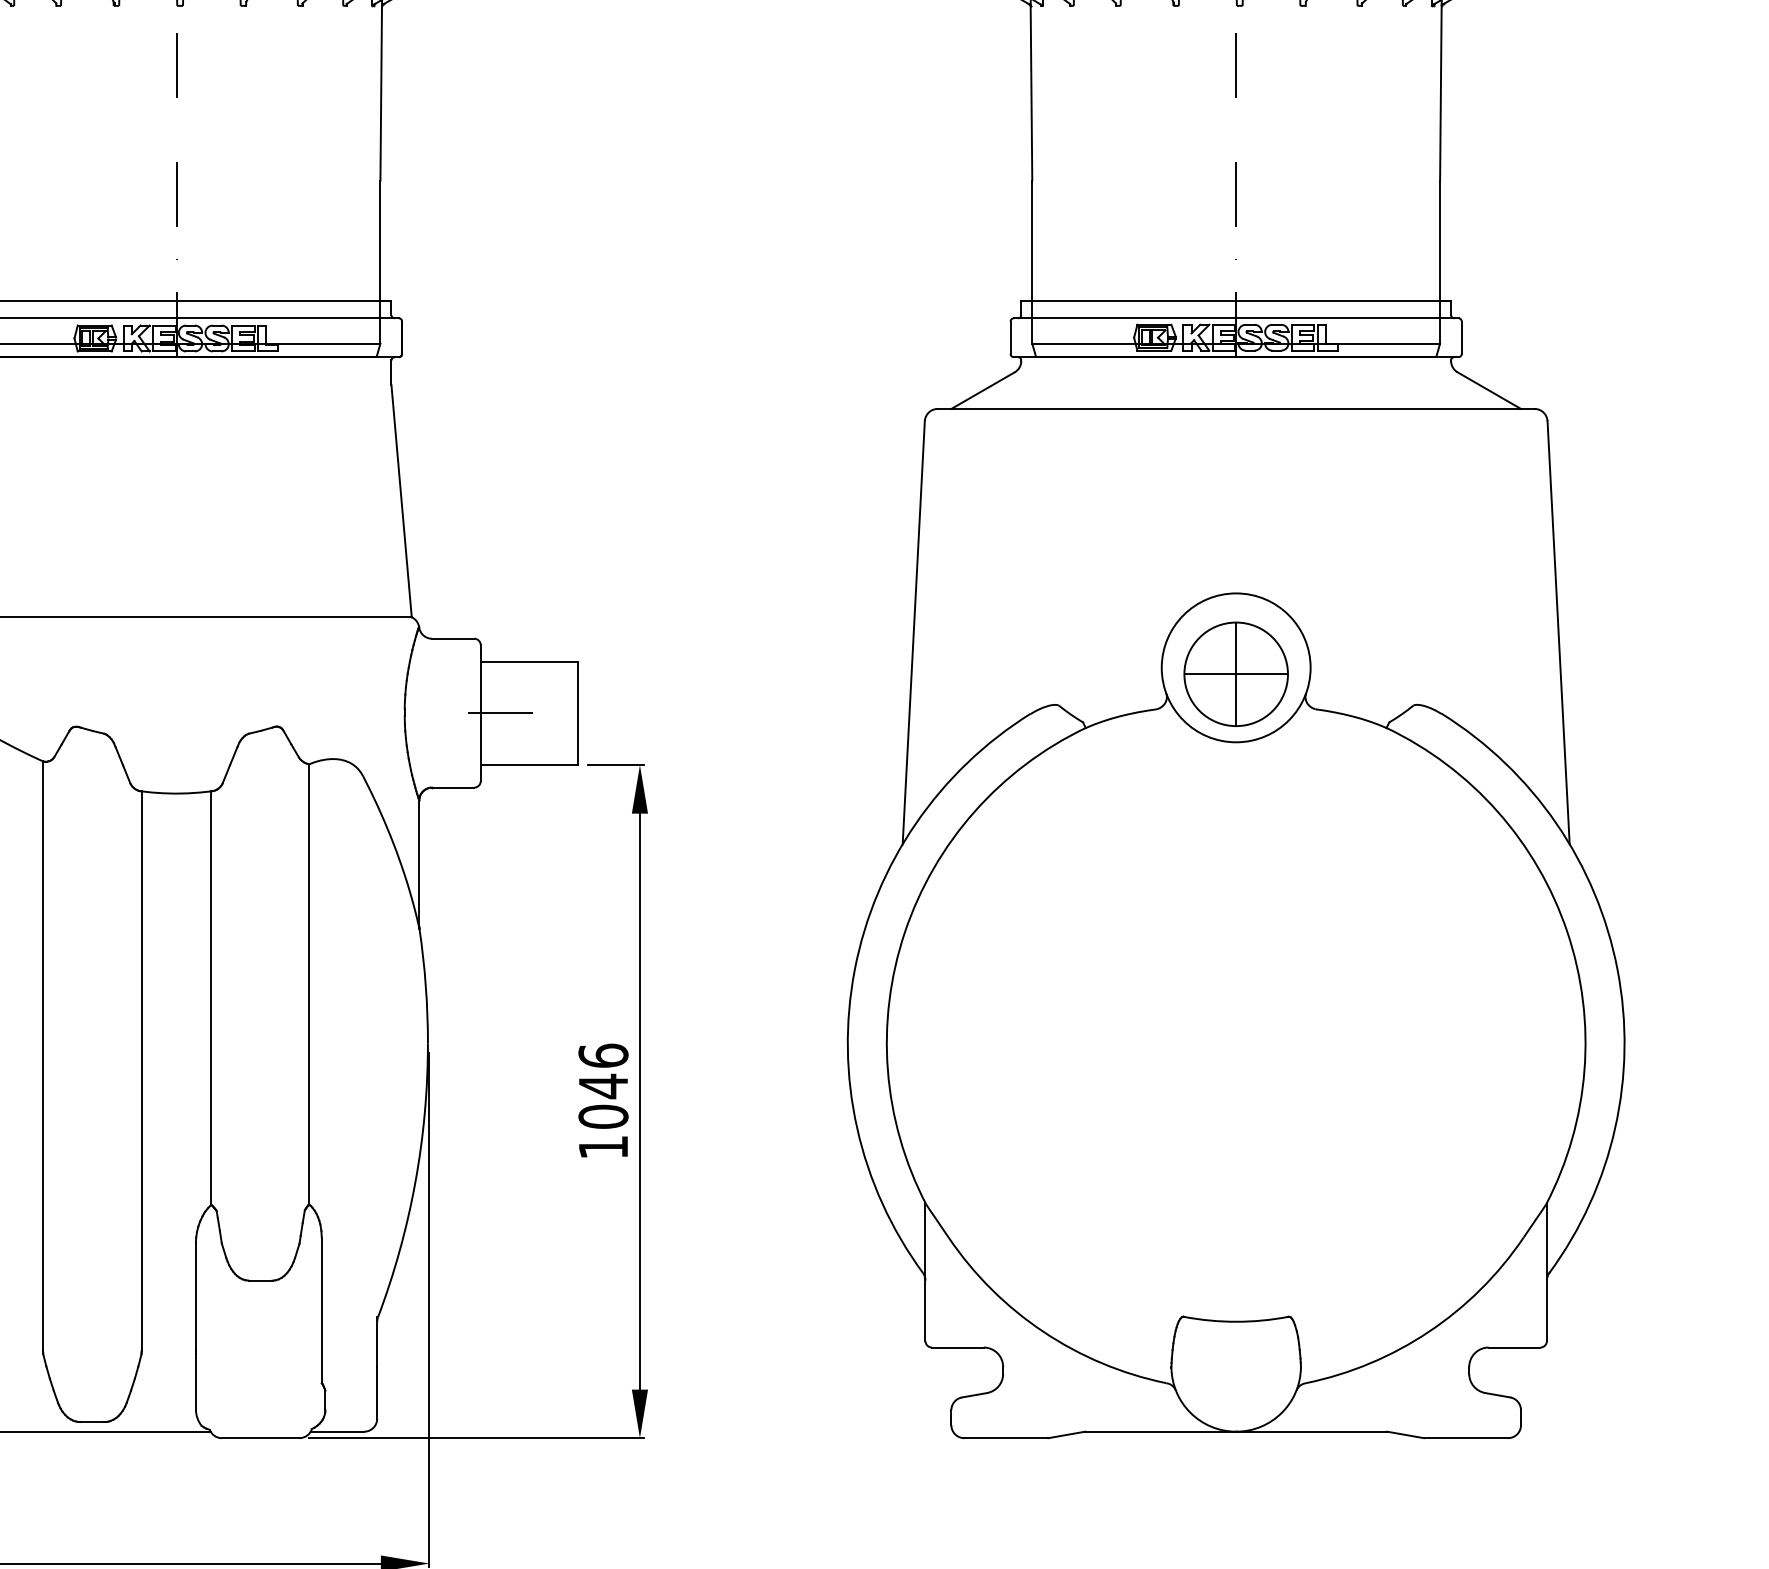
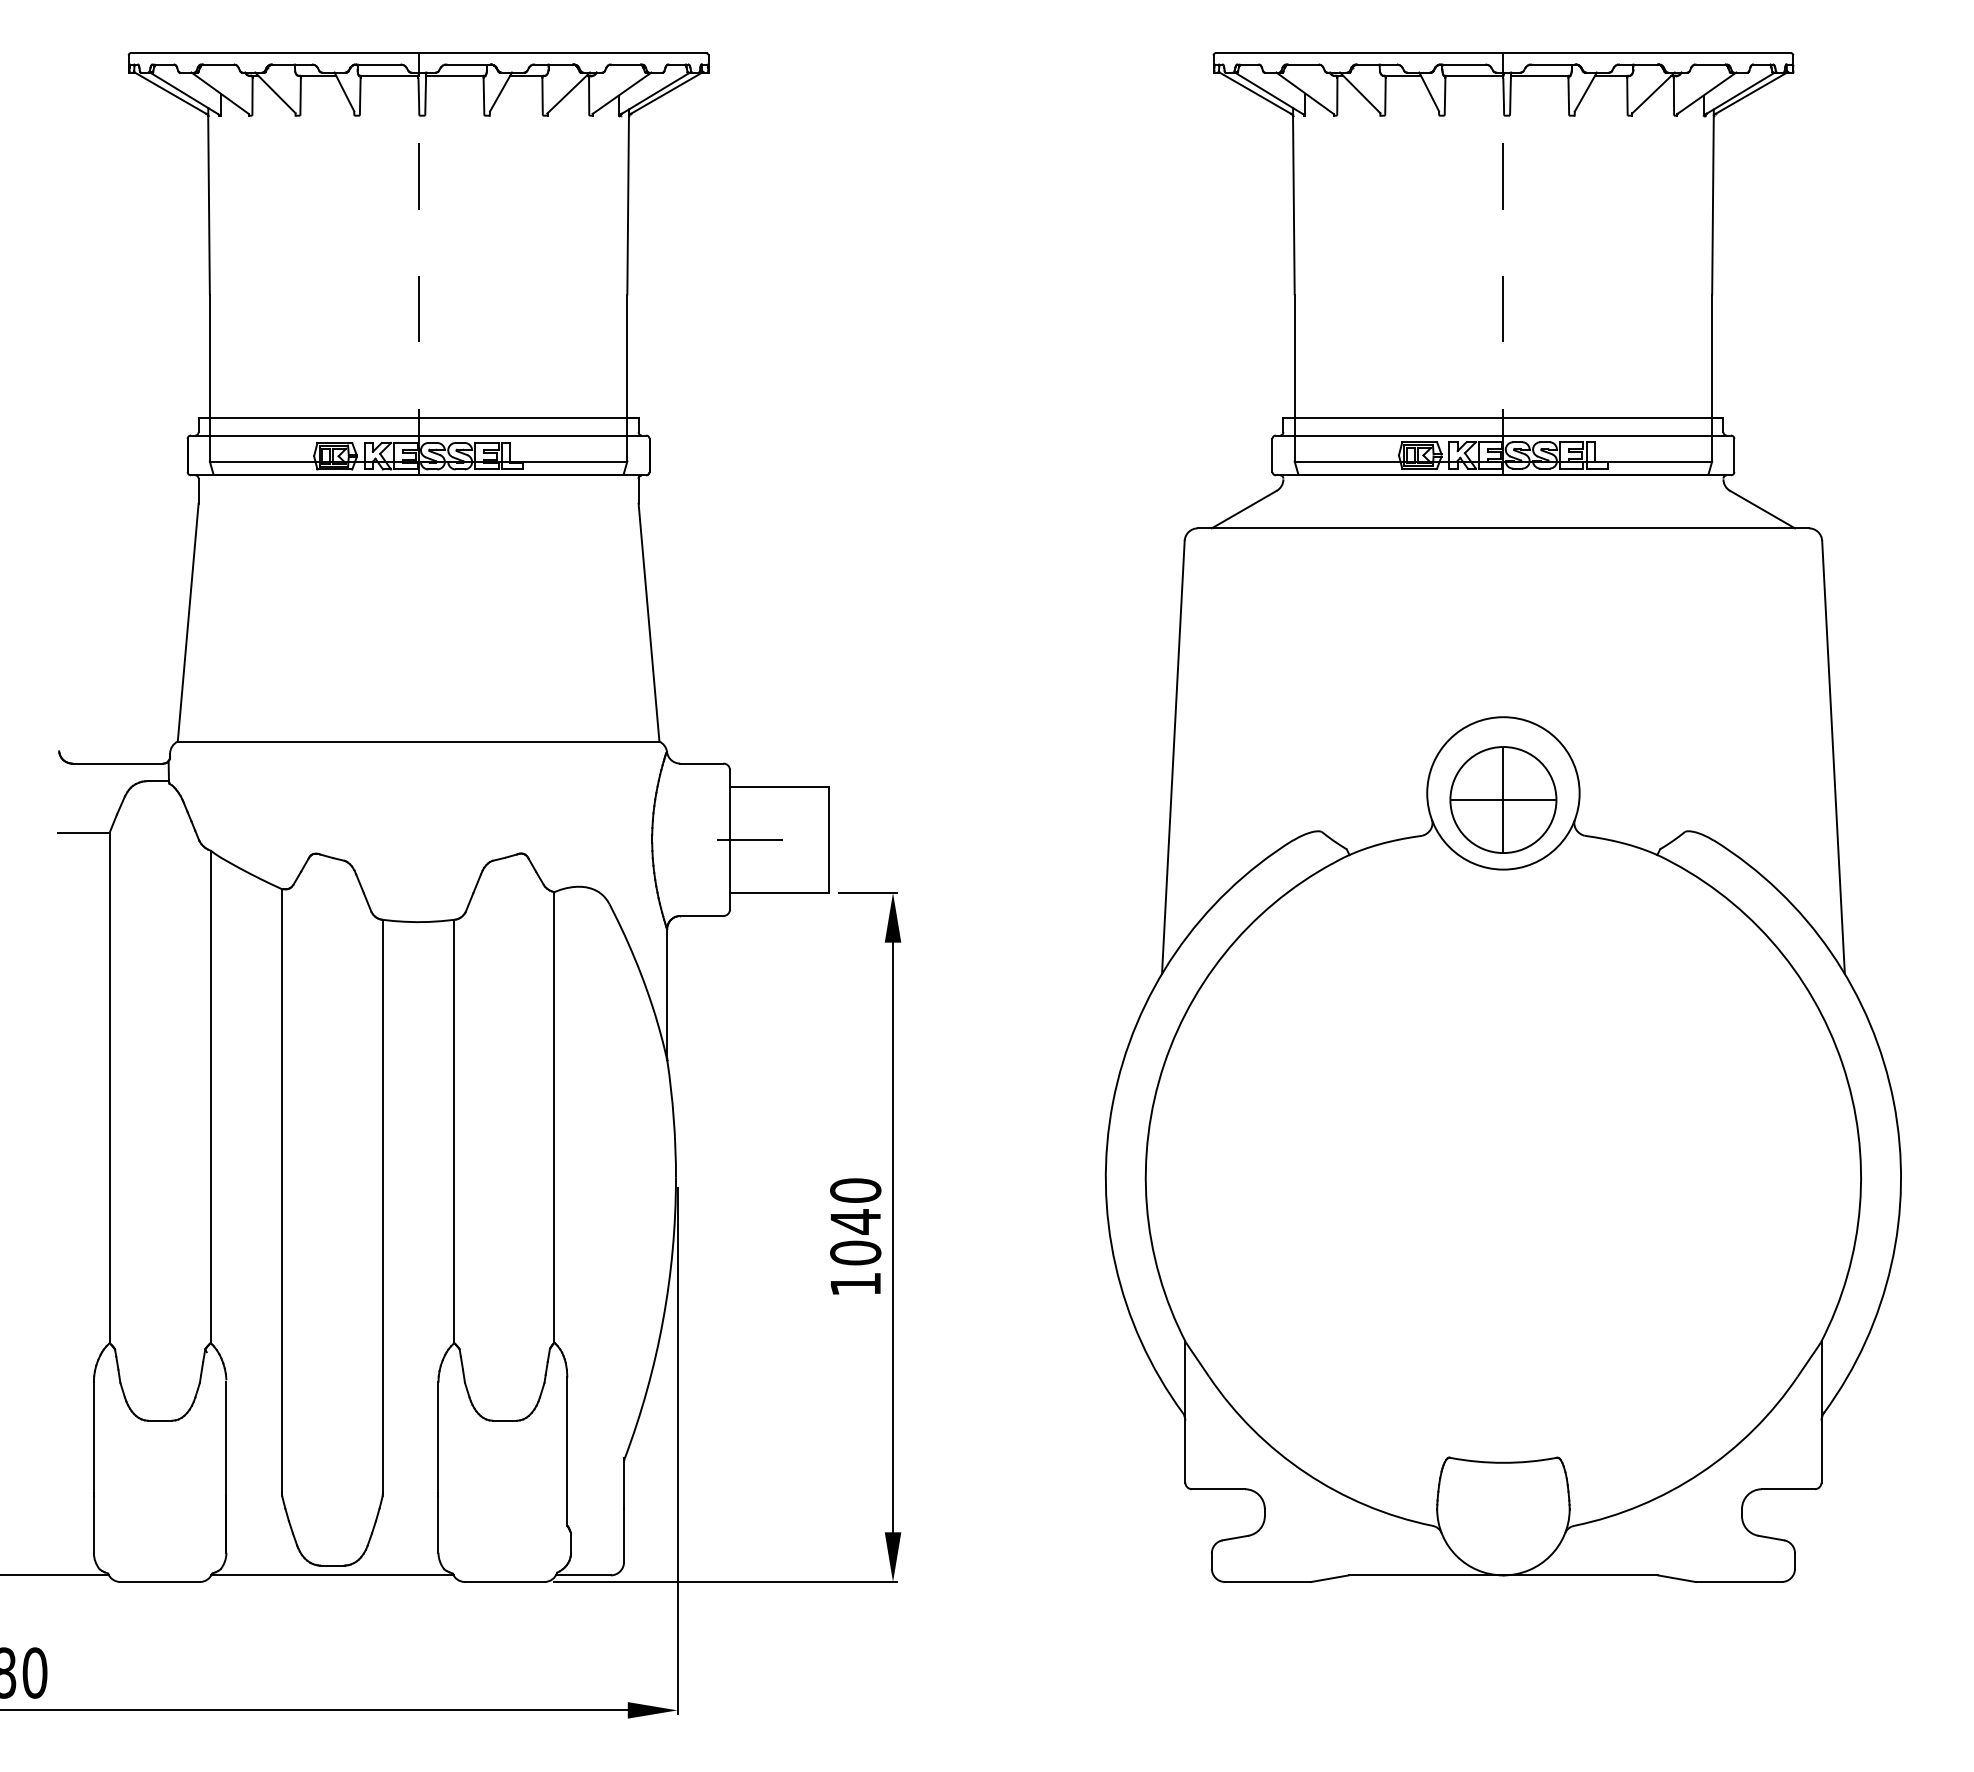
text: (603, 1055) -> (855, 1190), 1046 -> 1040

